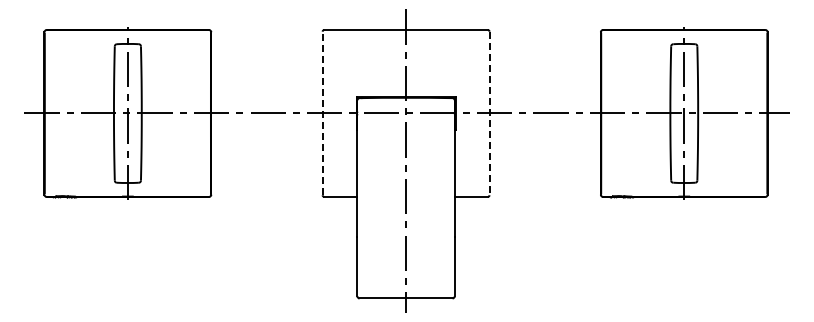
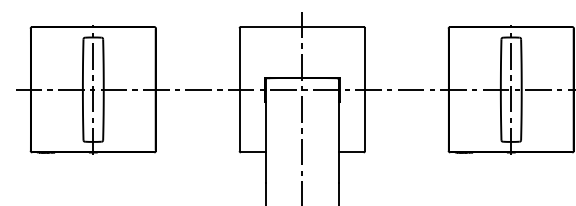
line: (322, 113) -> (239, 89), dashed -> solid
line: (489, 113) -> (364, 89), dashed -> solid

